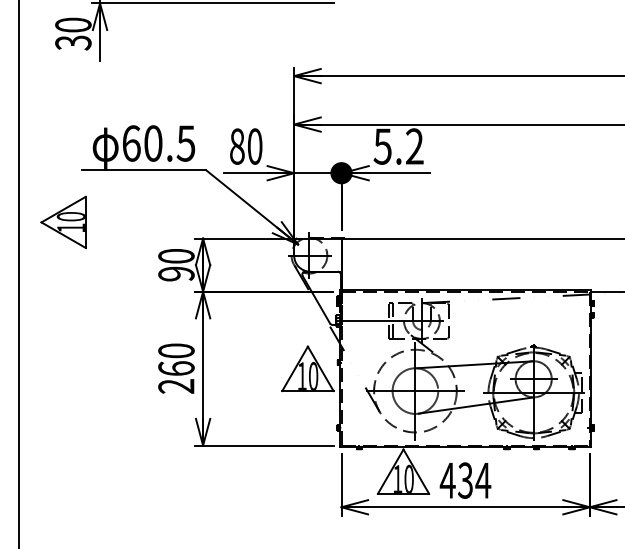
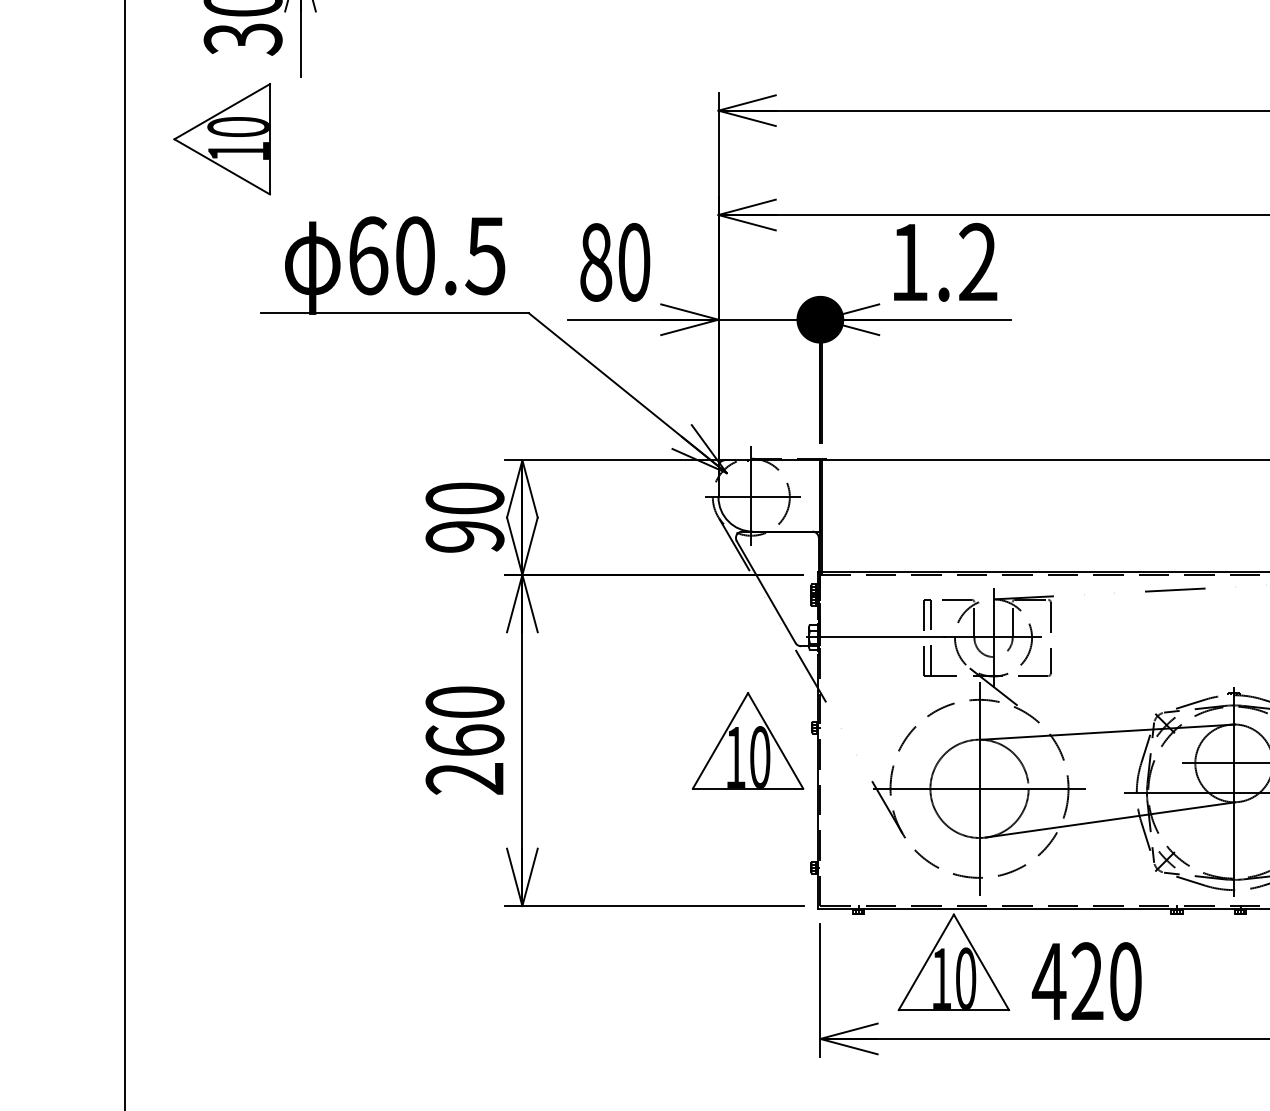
text: (382, 146) -> (908, 262), 5.2 -> 1.2
part: (63, 221) -> (221, 137), moved
text: (474, 480) -> (1106, 981), 434 -> 420

